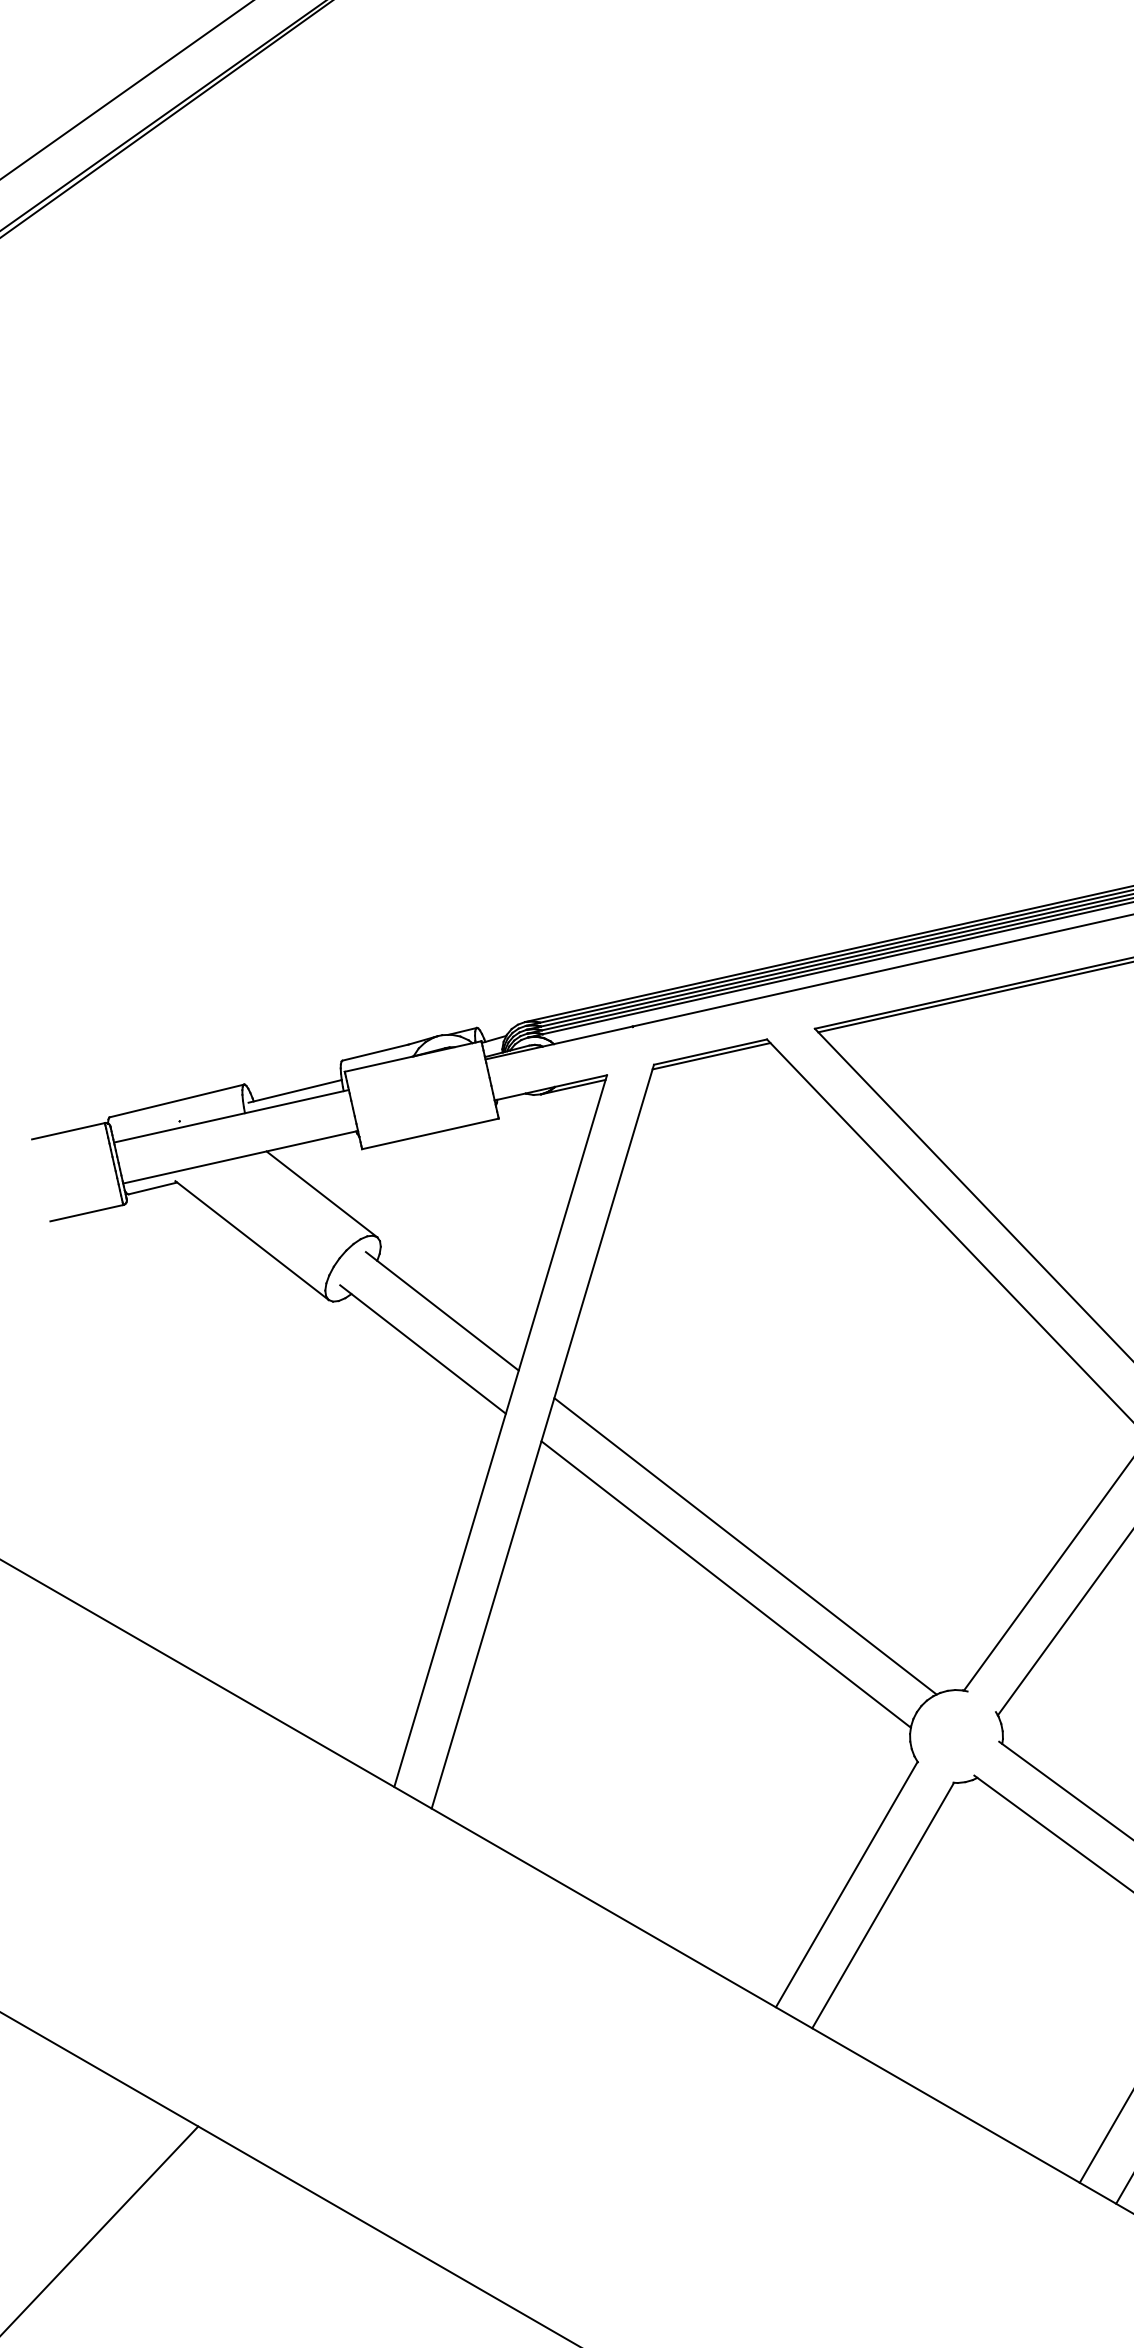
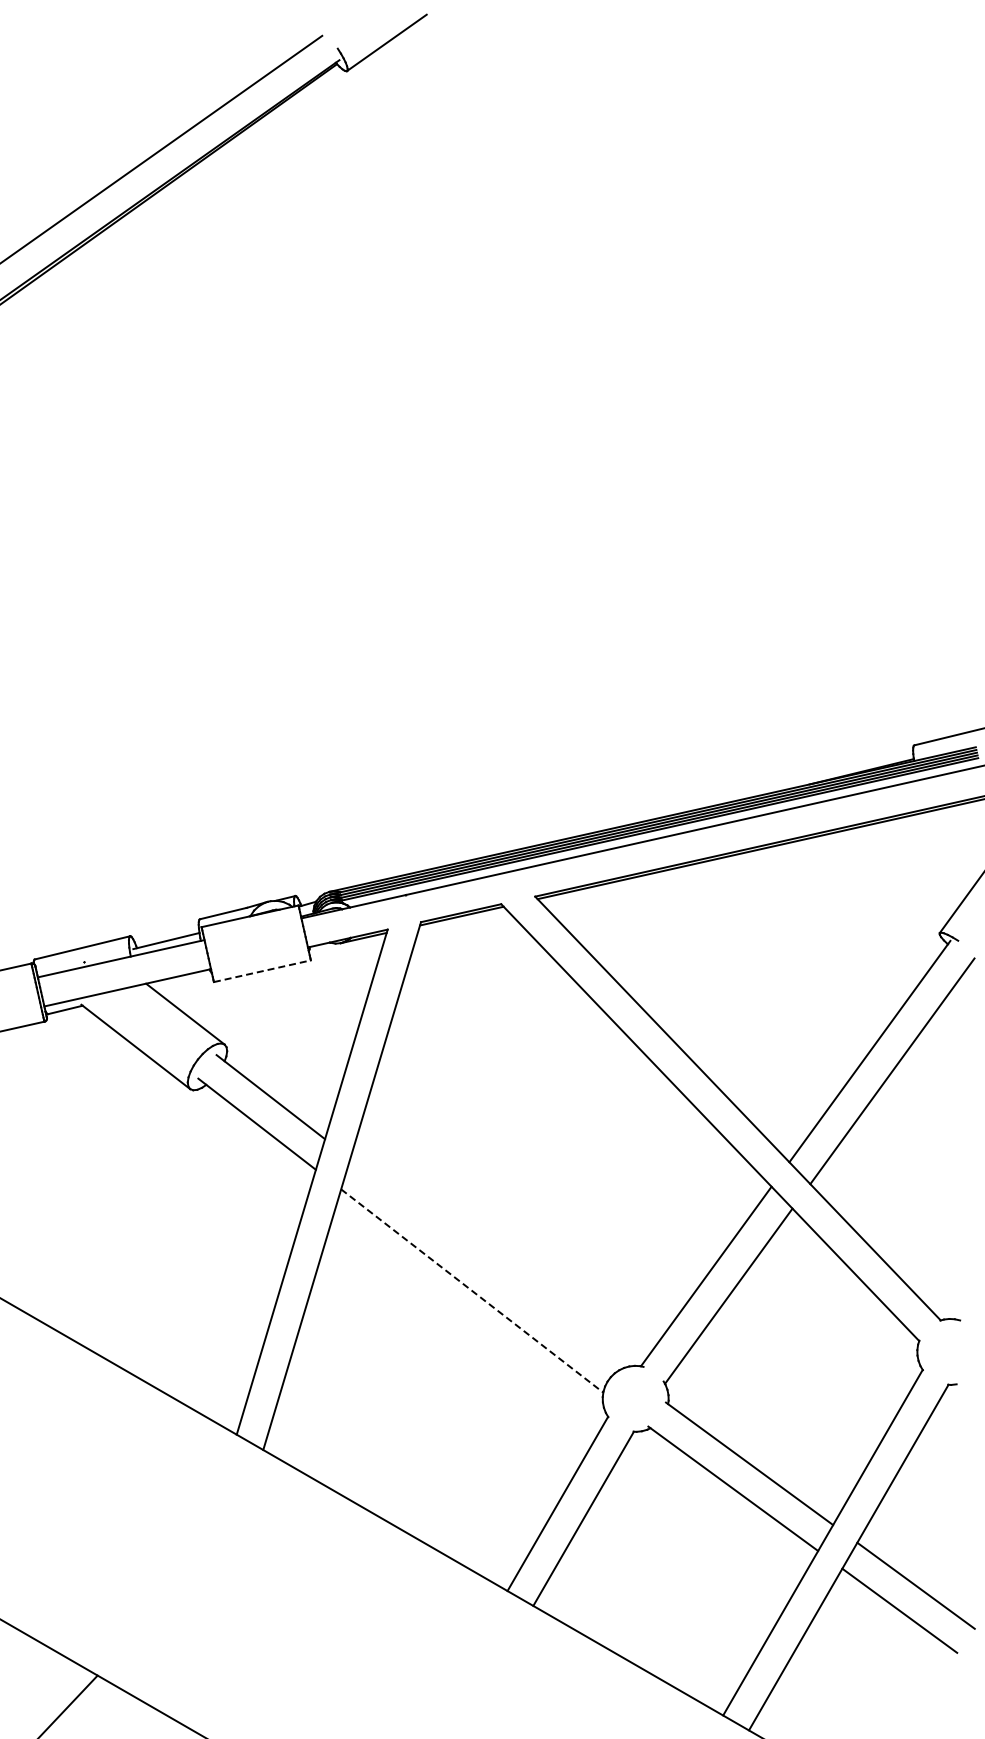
line: (430, 1134) -> (262, 971), solid -> dashed
line: (744, 1545) -> (485, 1263), removed
line: (726, 1585) -> (472, 1291), solid -> dashed

